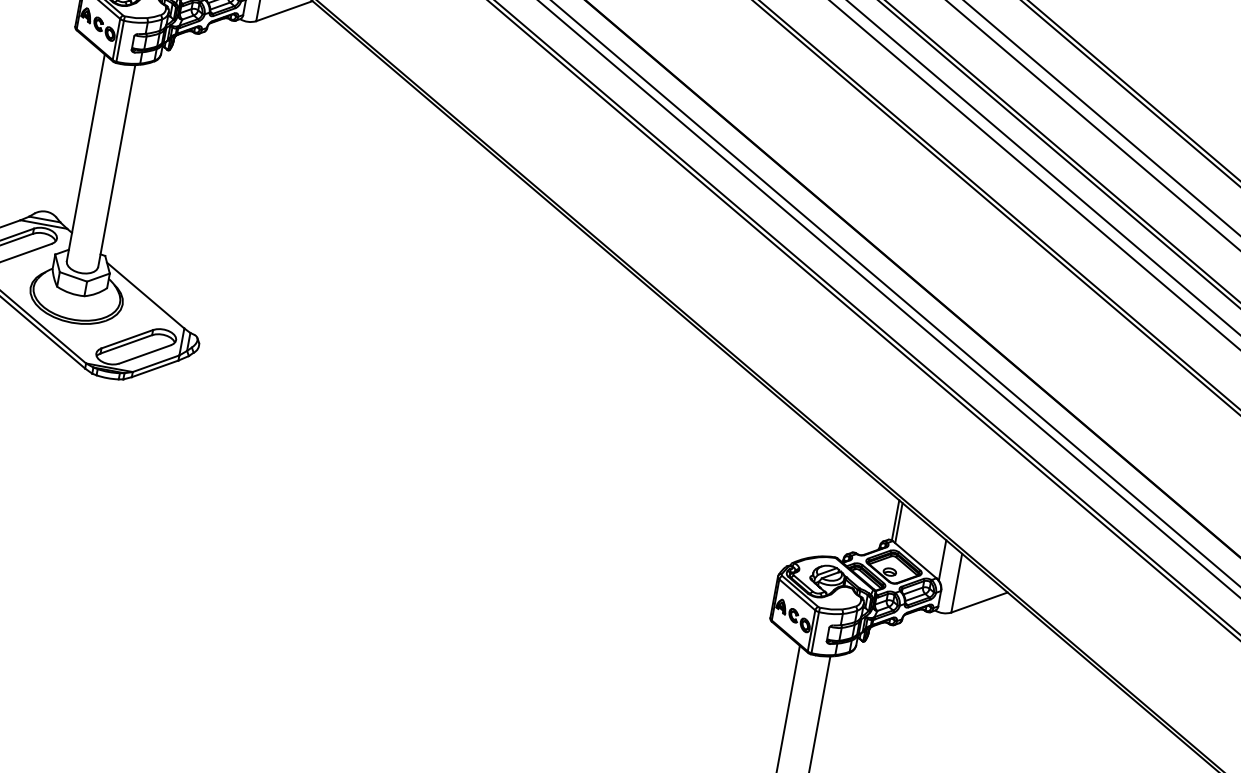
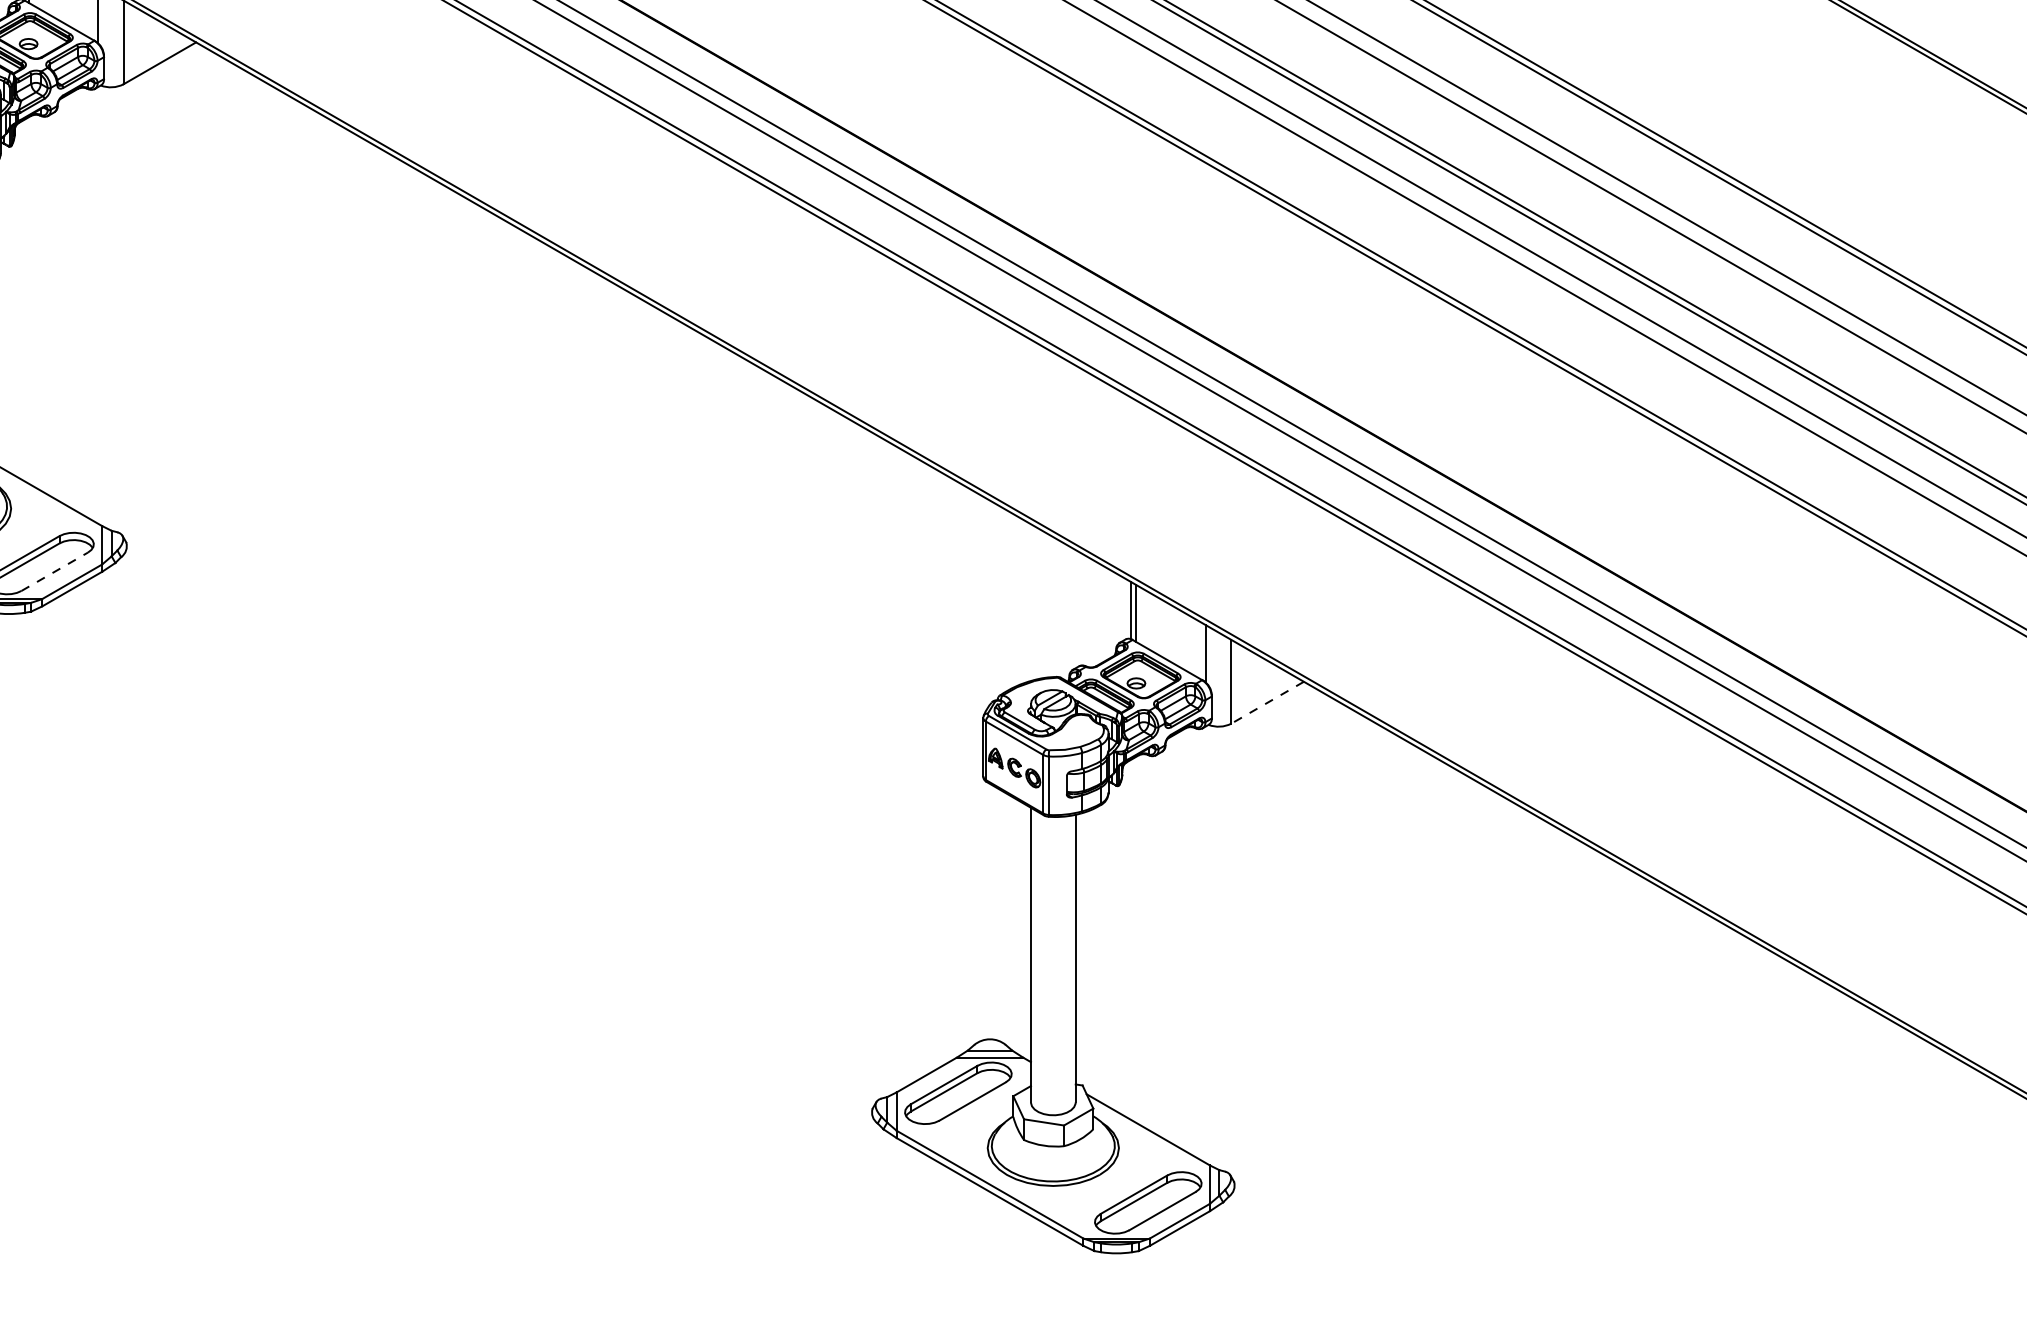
line: (145, 354) -> (55, 571), solid -> dashed
line: (979, 602) -> (1267, 702), solid -> dashed

